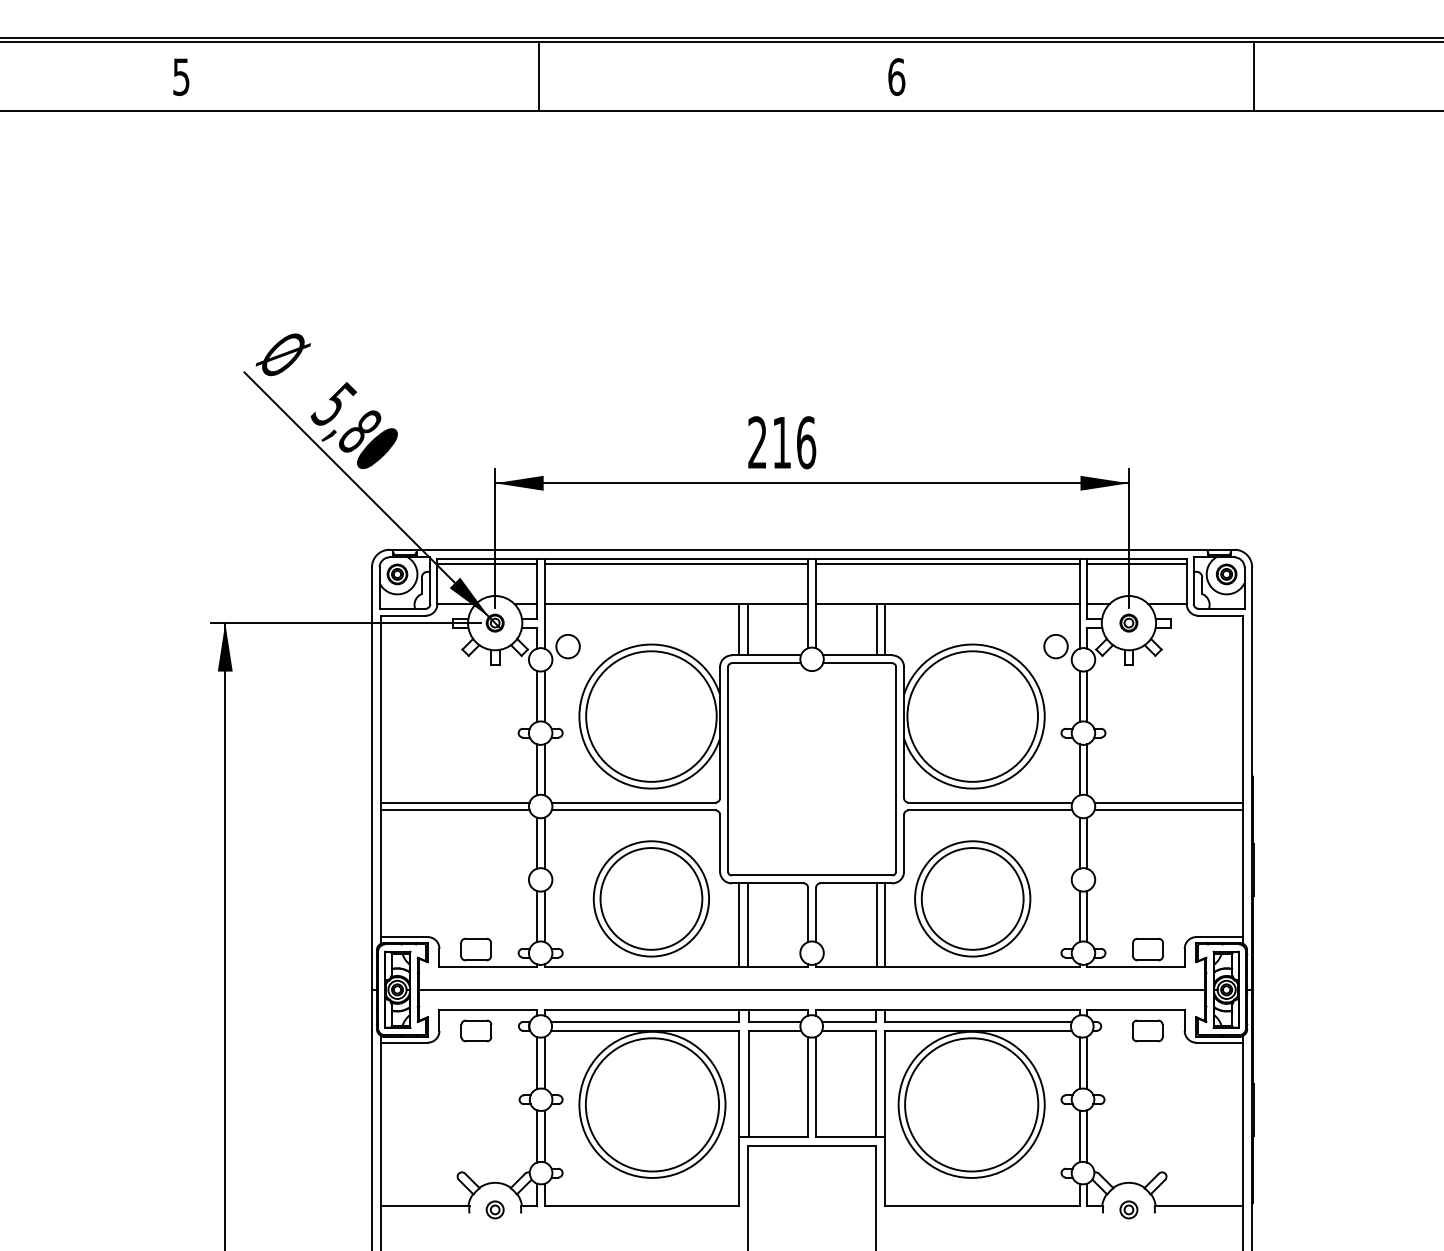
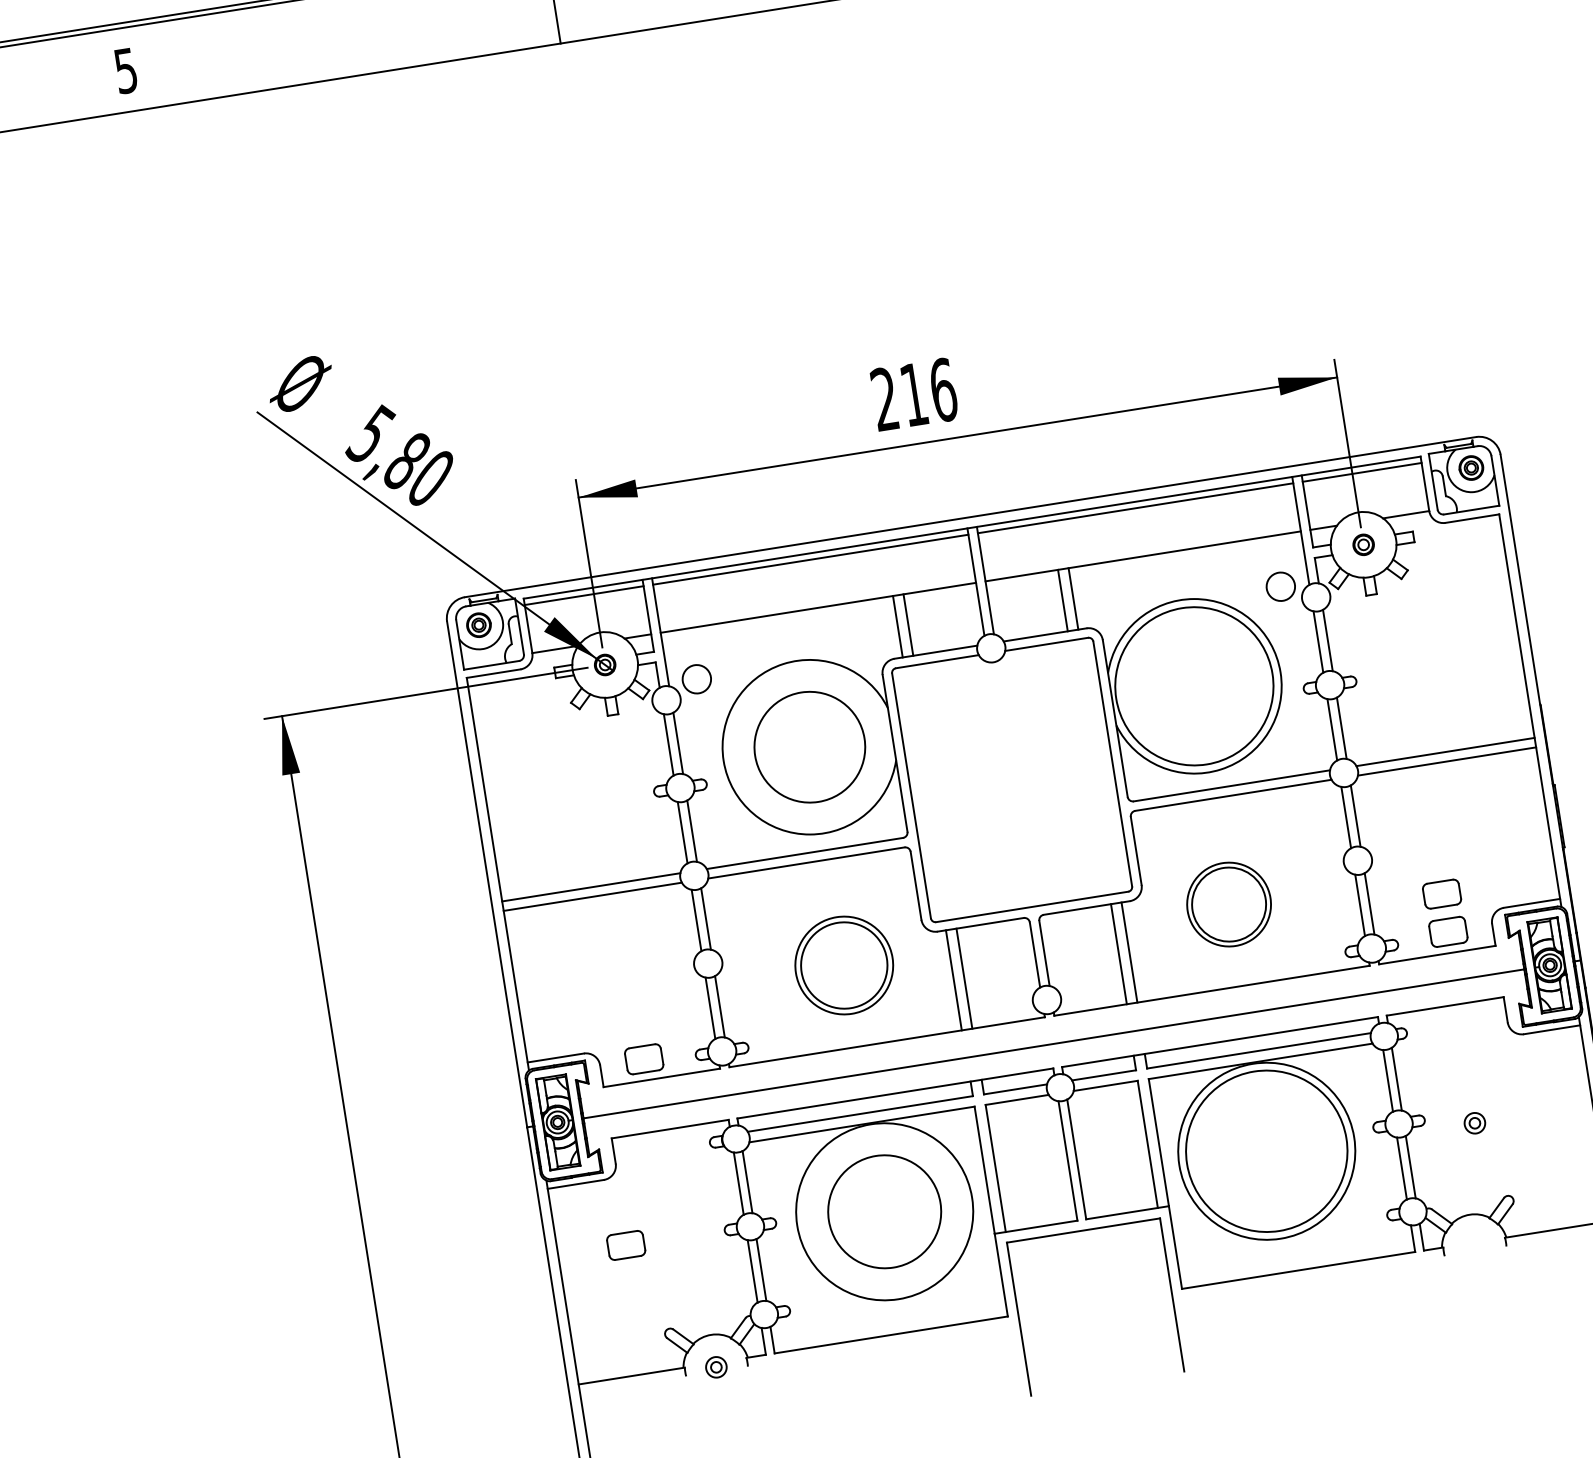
circle: (651, 716) -> (809, 747), size x0.7
part: (650, 898) -> (843, 965), size x0.7
part: (972, 898) -> (1228, 904), size x0.6
part: (476, 1030) -> (626, 1244), moved
part: (1147, 1030) -> (1441, 893), moved
circle: (652, 1104) -> (884, 1211), size x0.7
part: (1128, 1209) -> (1474, 1122), moved

